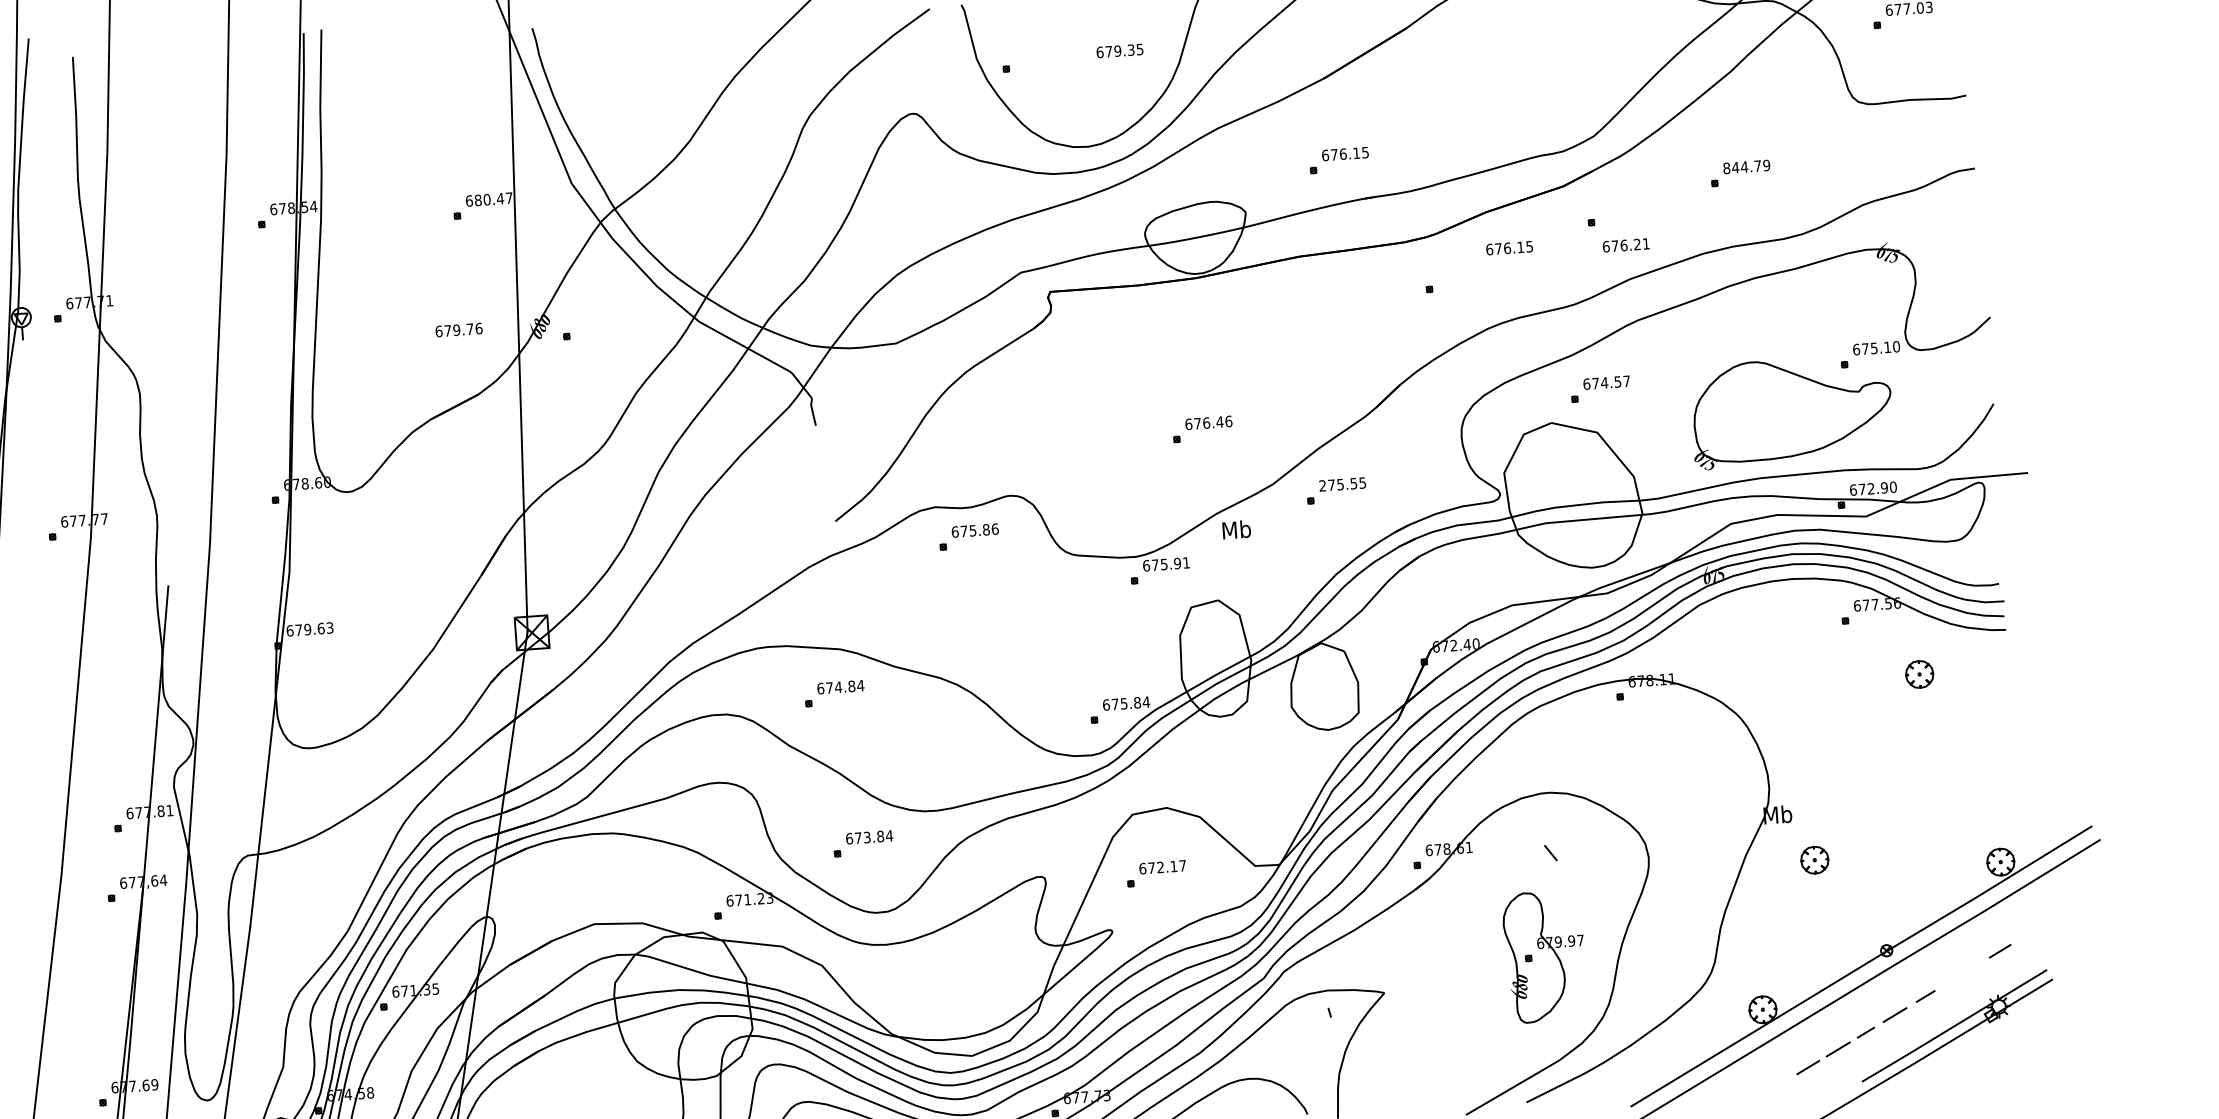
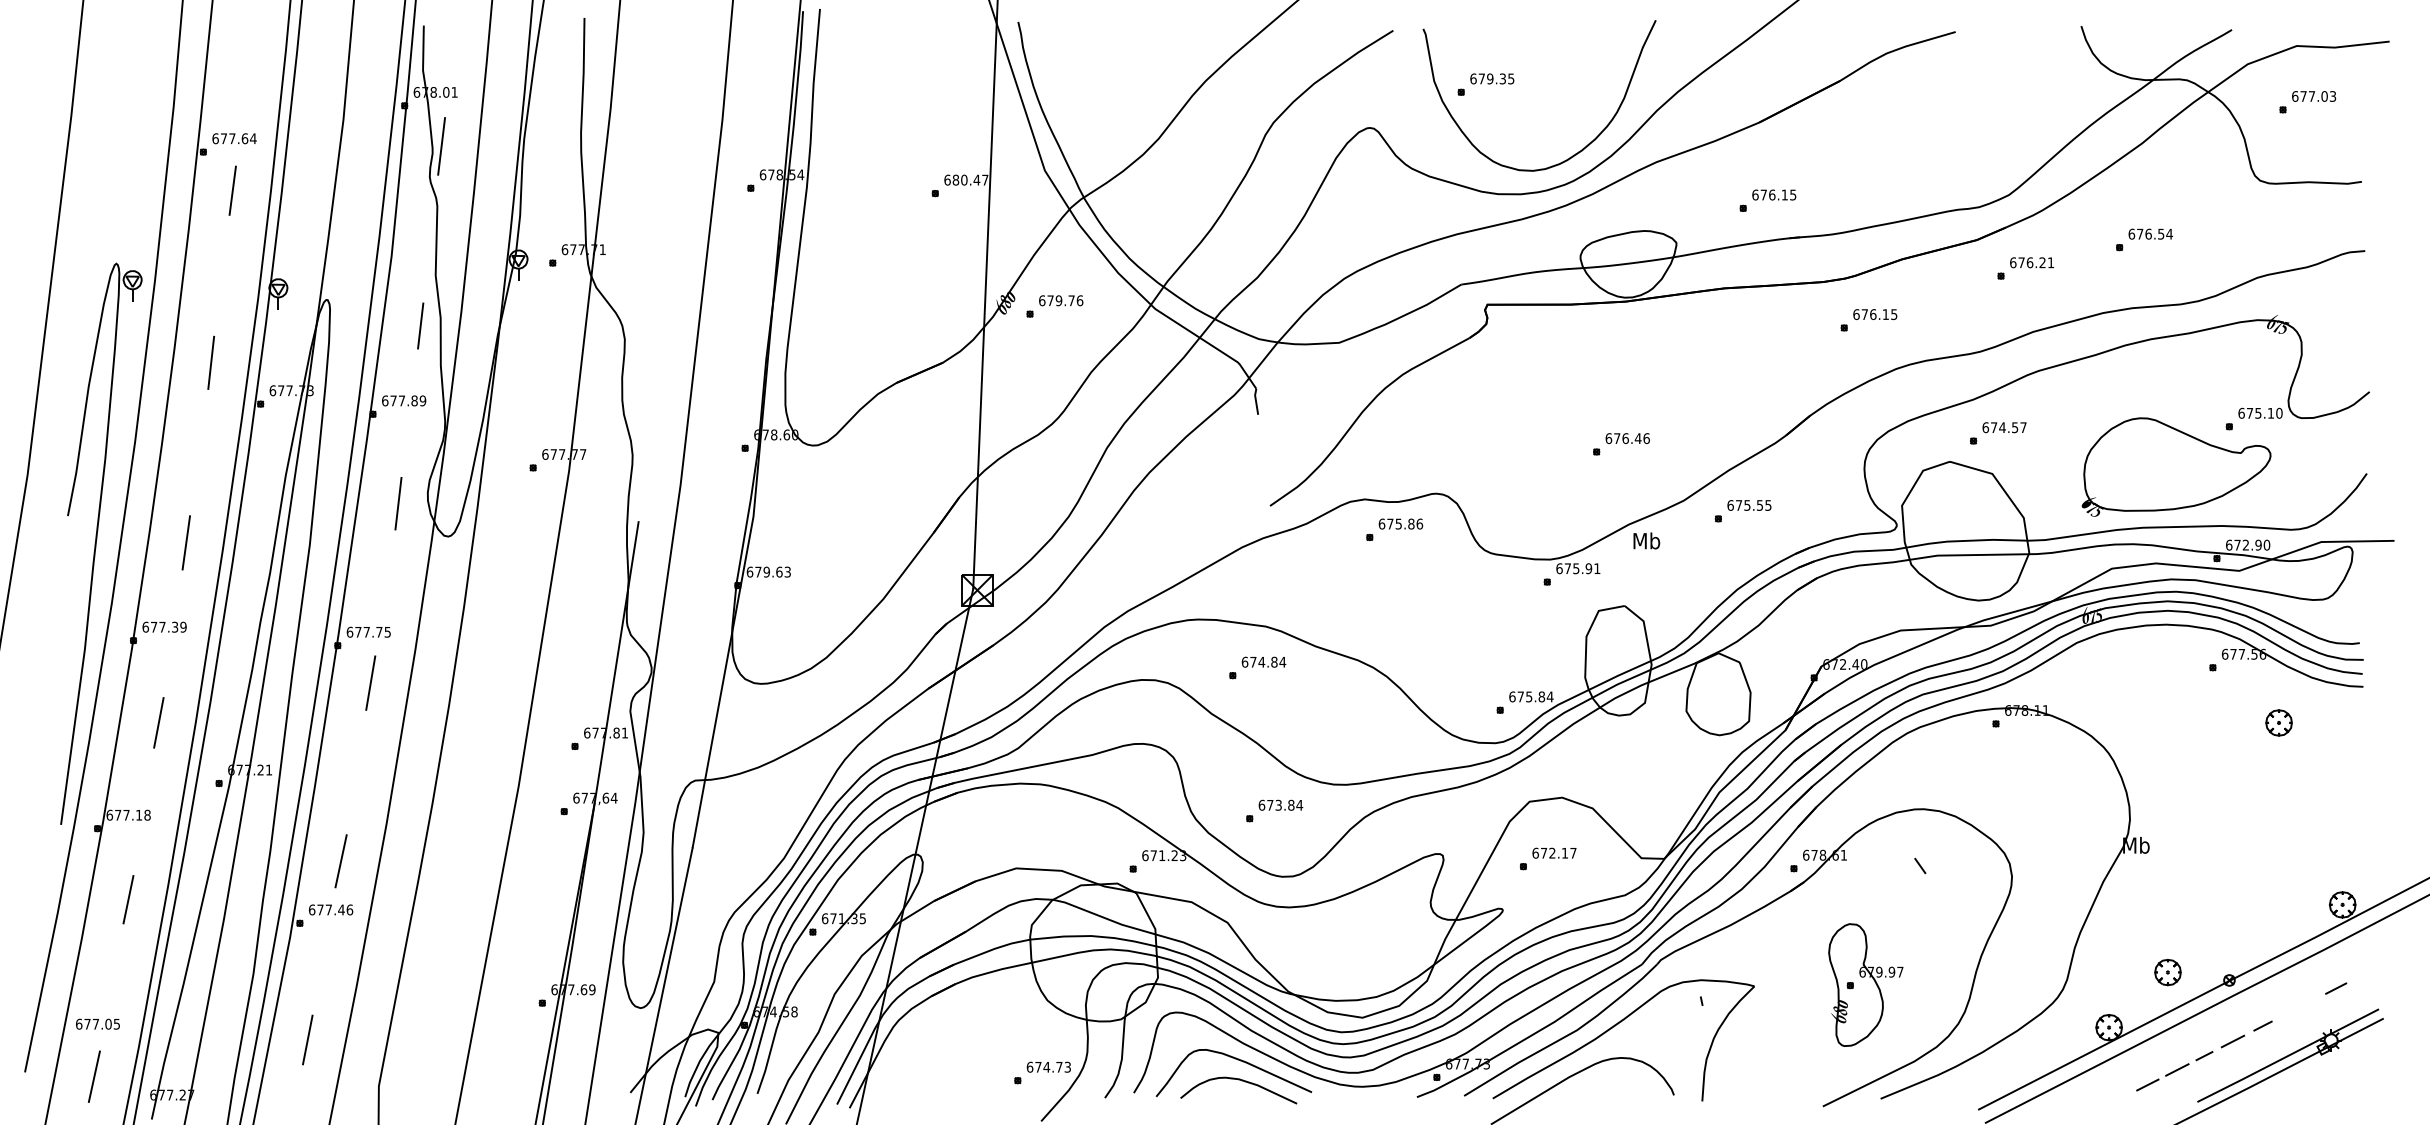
text: (1120, 50) -> (1492, 78), moved
text: (1746, 166) -> (2150, 233), 844.79 -> 676.54
text: (1625, 245) -> (2031, 262), moved
text: (1509, 248) -> (1875, 314), moved
text: (459, 329) -> (1061, 300), moved
text: (1322, 485) -> (1730, 505), 275.55 -> 675.55
part: (1814, 860) -> (2167, 972), moved
part: (1544, 956) -> (1865, 984), moved

